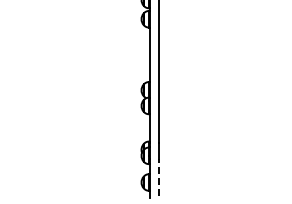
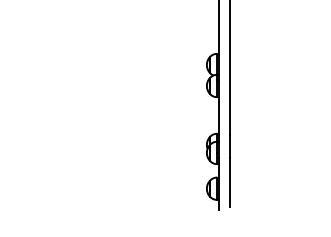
line: (158, 177) -> (229, 182), dashed -> solid

